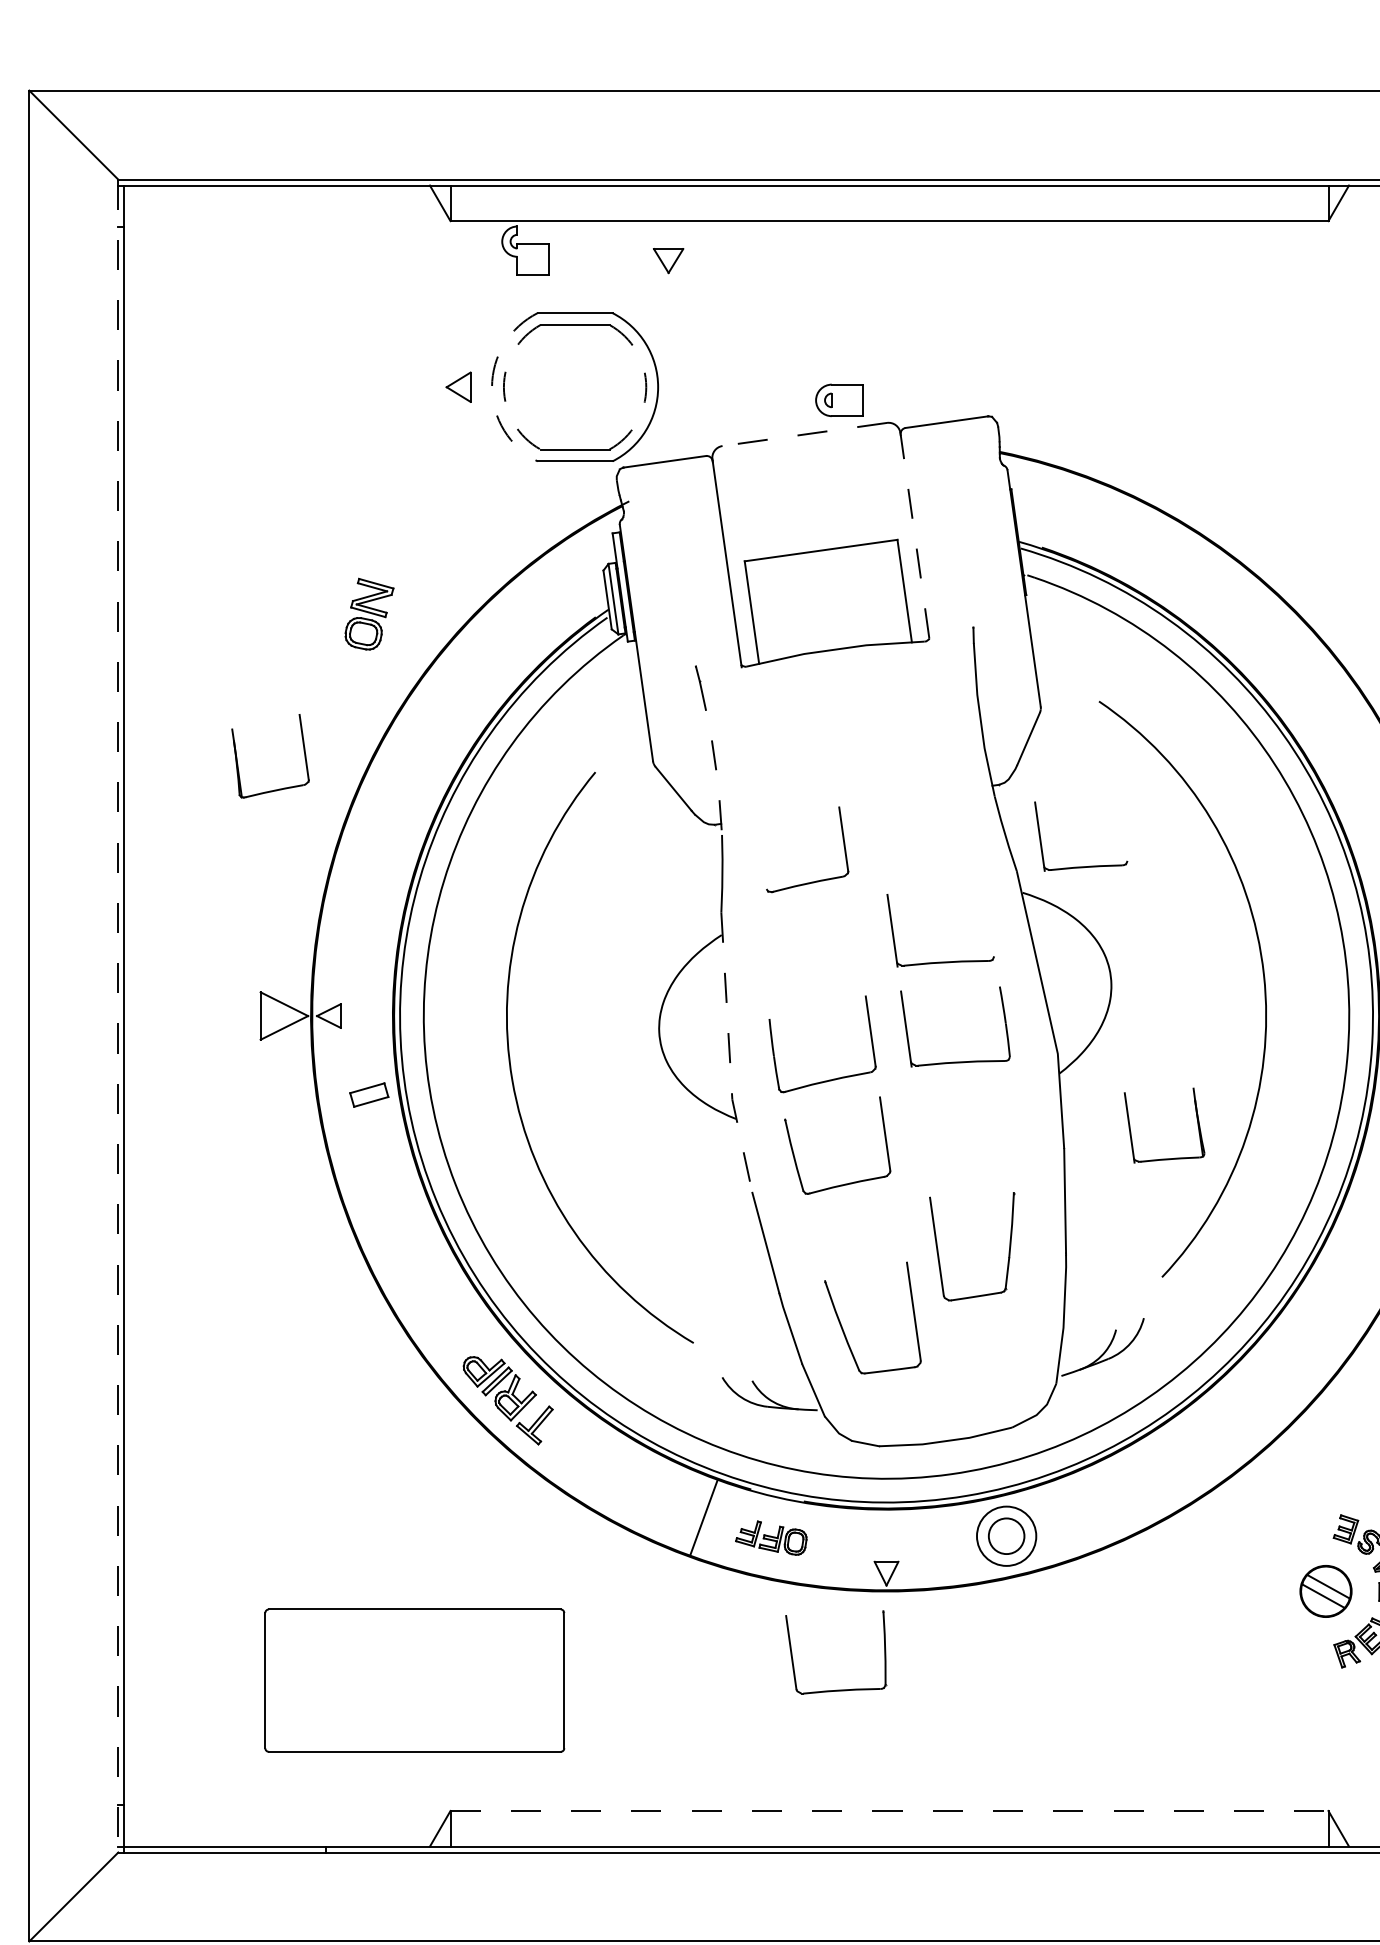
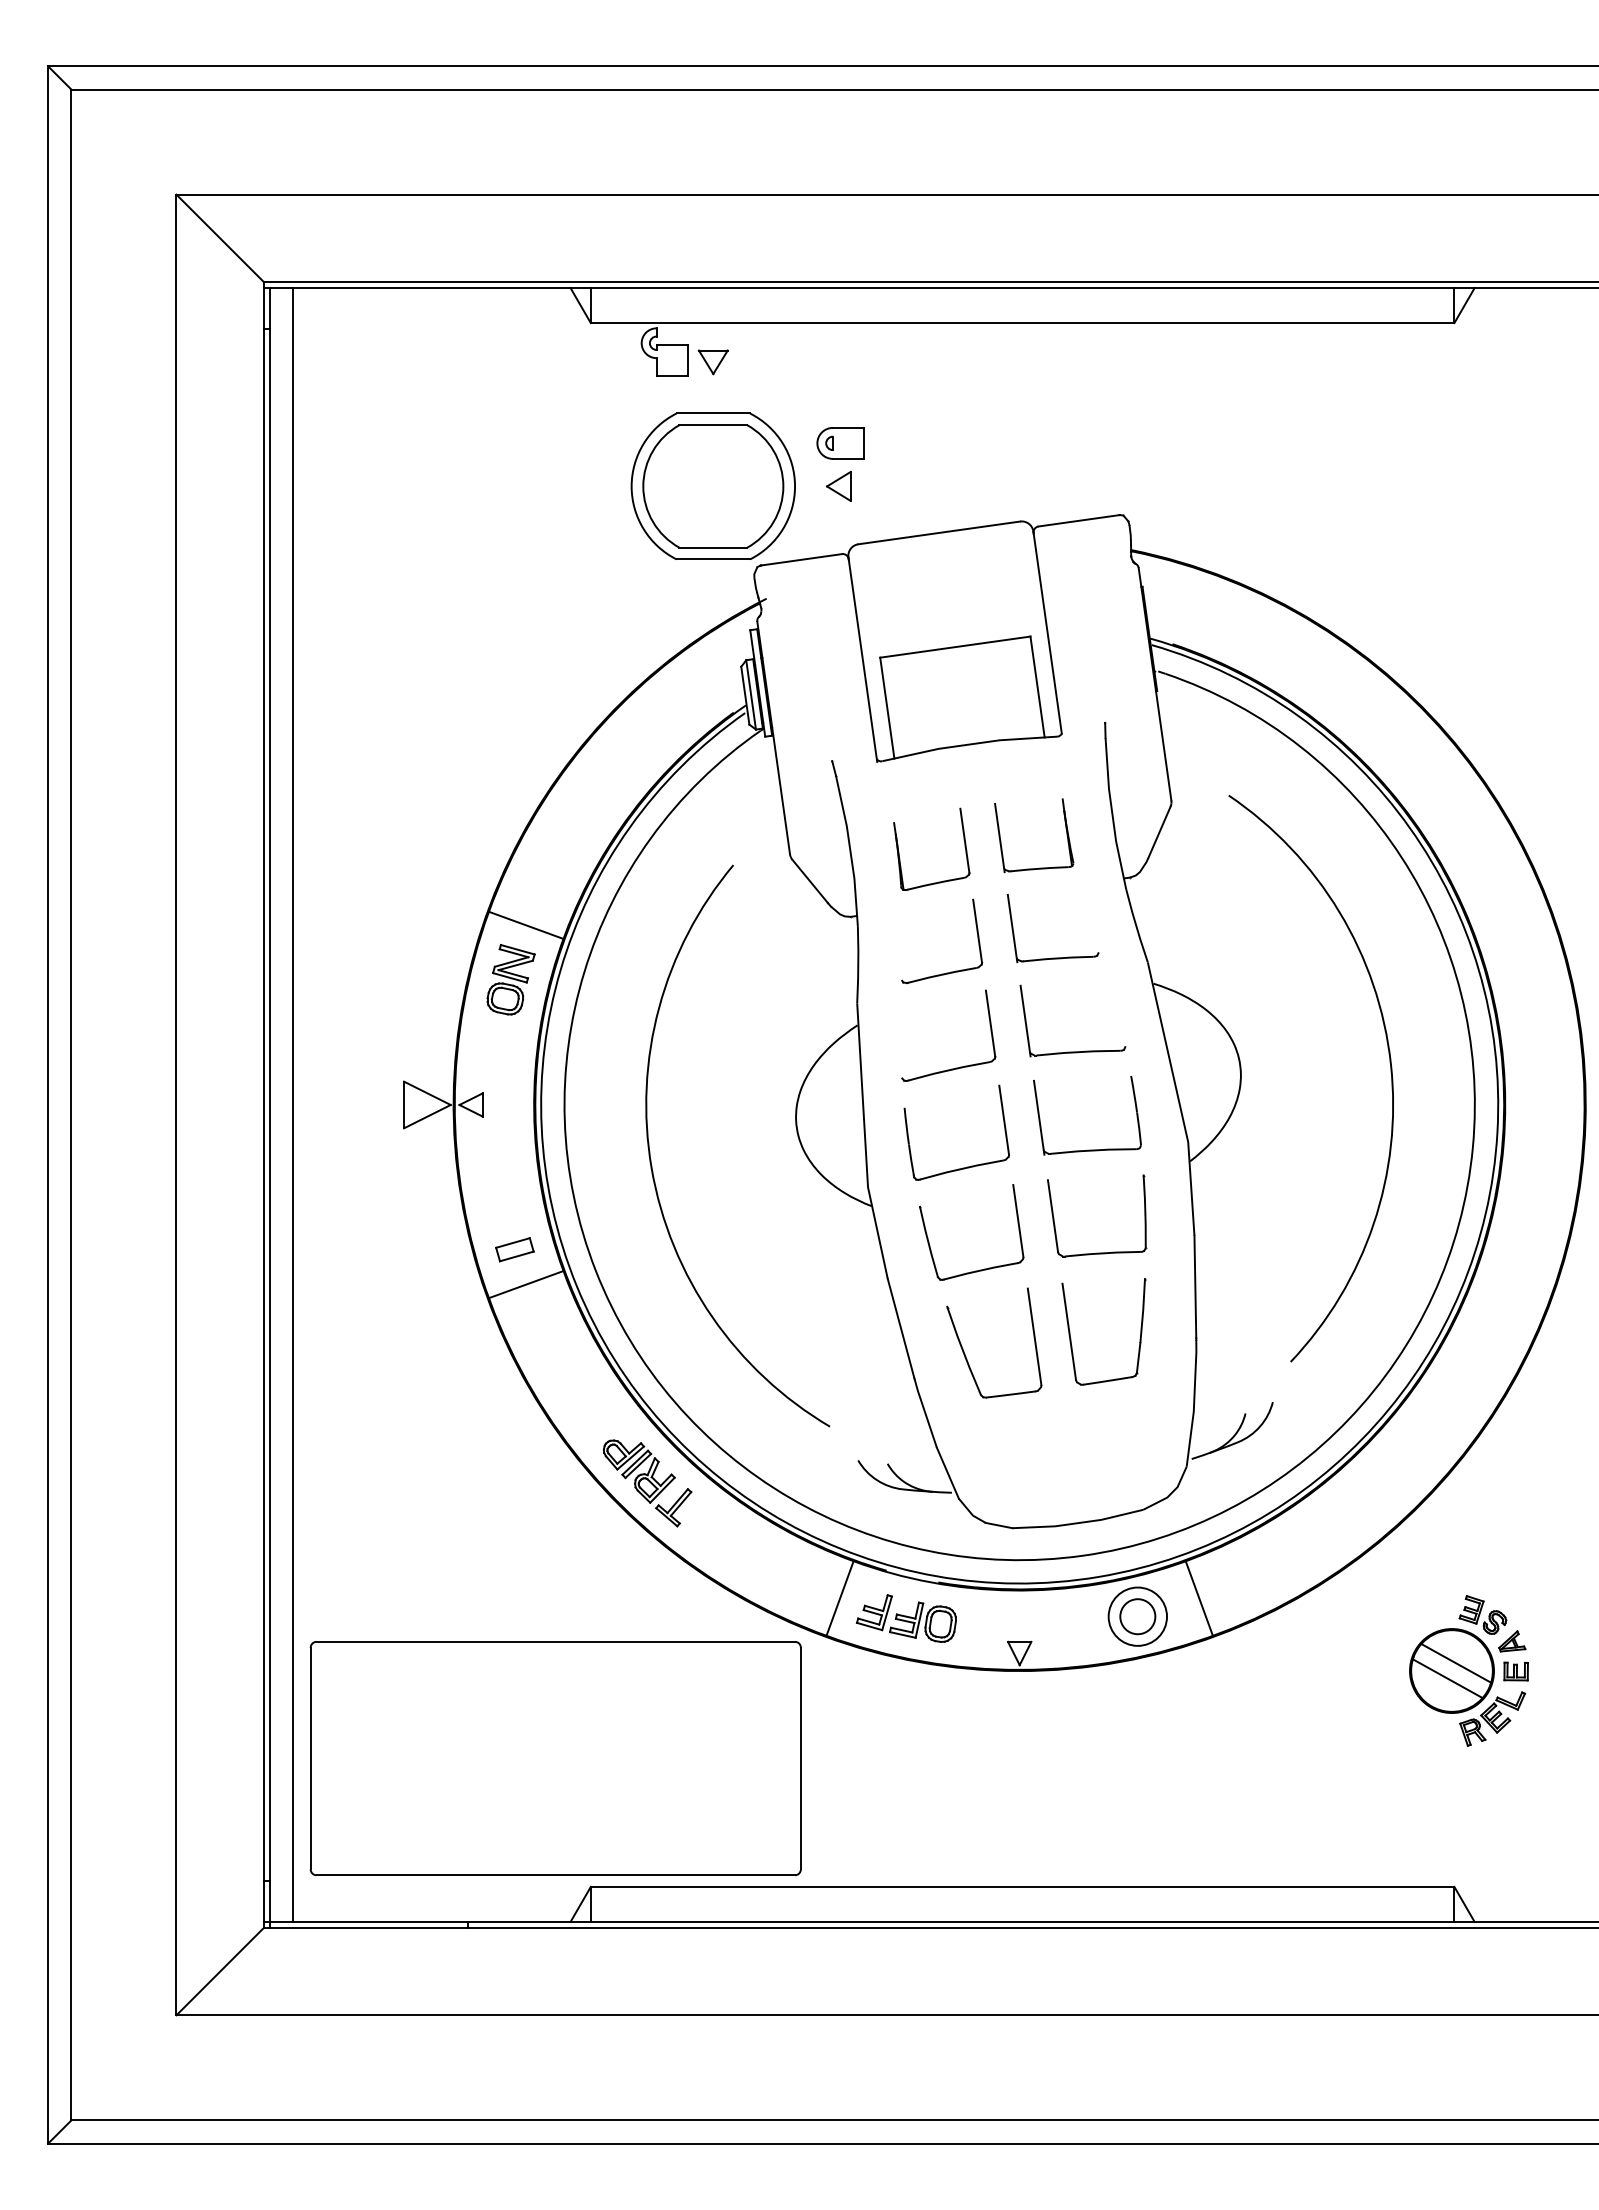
part: (667, 261) -> (712, 362), moved
part: (458, 387) -> (838, 486), moved
arc: (491, 387) -> (631, 486), dashed -> solid
arc: (504, 387) -> (643, 486), dashed -> solid
arc: (646, 387) -> (783, 486), dashed -> solid
part: (839, 400) -> (840, 443), moved
line: (805, 434) -> (939, 532), dashed -> solid
line: (914, 535) -> (1047, 632), dashed -> solid
part: (368, 613) -> (510, 979), moved
line: (714, 757) -> (850, 850), dashed -> solid
part: (237, 758) -> (899, 851), moved
line: (384, 832) -> (525, 924), added
part: (1080, 866) -> (1052, 957), moved
part: (821, 977) -> (955, 1067), added
line: (148, 1015) -> (293, 1104), added
line: (118, 1016) -> (264, 1105), dashed -> solid
line: (729, 1054) -> (865, 1142), dashed -> solid
part: (368, 1094) -> (514, 1249), moved
part: (1196, 1118) -> (1065, 828), moved
line: (384, 1198) -> (525, 1284), added
part: (843, 1328) -> (965, 1353), moved
line: (1068, 1517) -> (1198, 1598), added
part: (770, 1538) -> (905, 1618), size x1.43
part: (1325, 1590) -> (1451, 1670), size x1.67
part: (414, 1680) -> (555, 1758), size x1.67
part: (836, 1689) -> (1097, 1252), moved
line: (889, 1810) -> (1022, 1886), dashed -> solid

